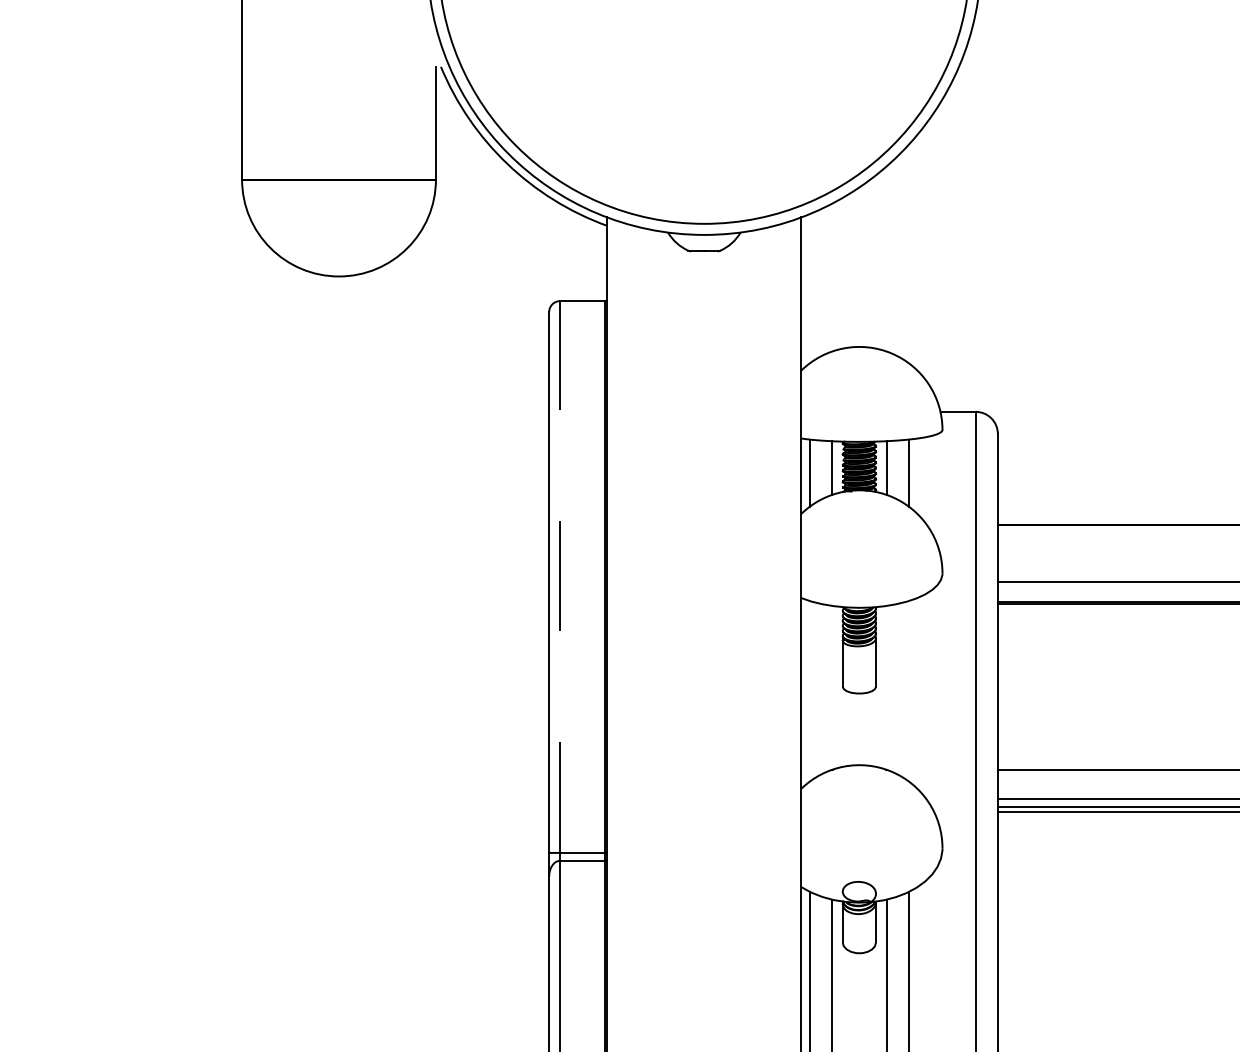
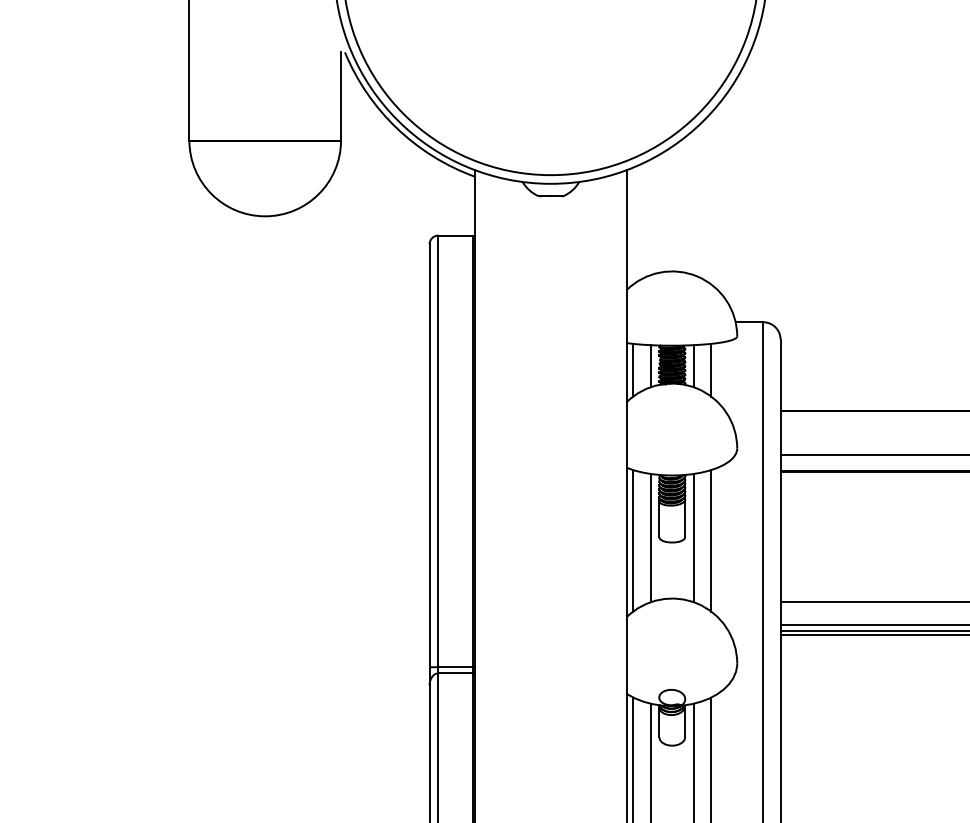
line: (560, 577) -> (438, 451), dashed -> solid
line: (831, 687) -> (650, 537), added
line: (886, 687) -> (693, 537), added
line: (809, 690) -> (633, 540), added
line: (909, 690) -> (711, 540), added

